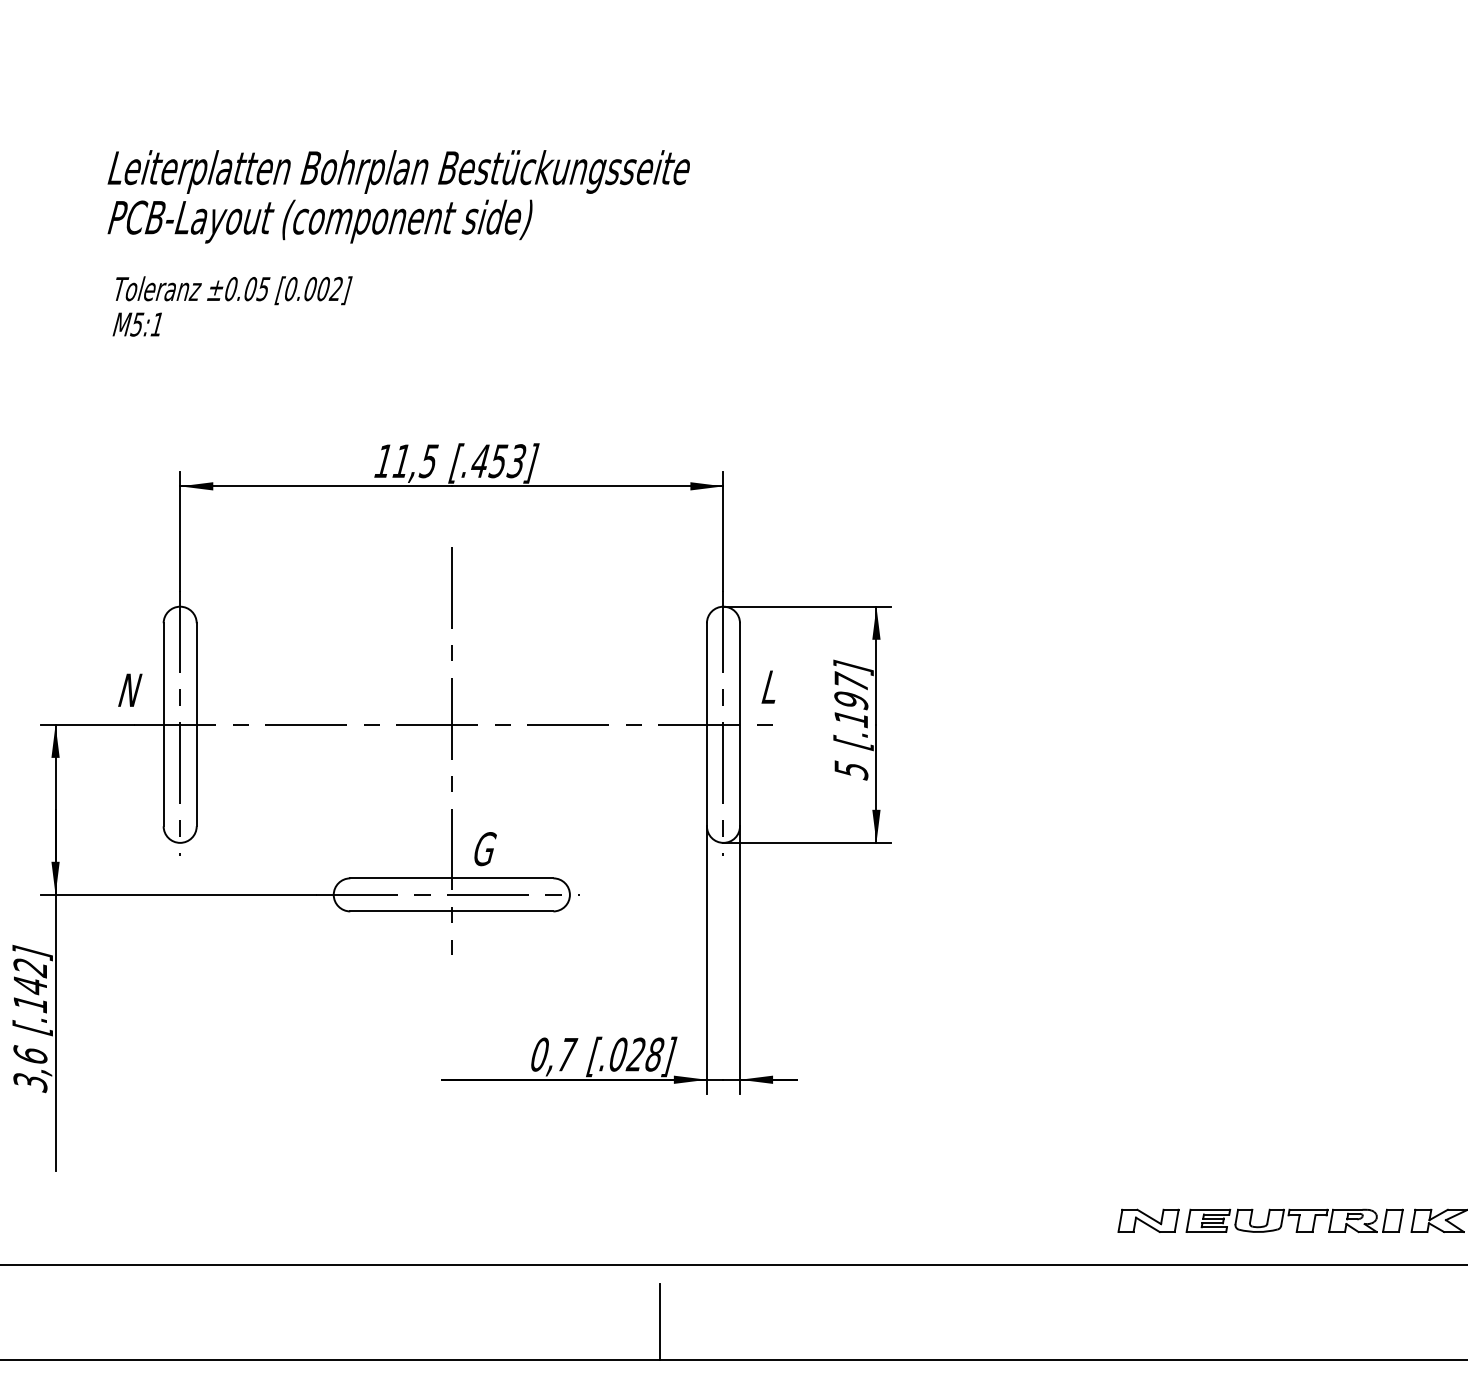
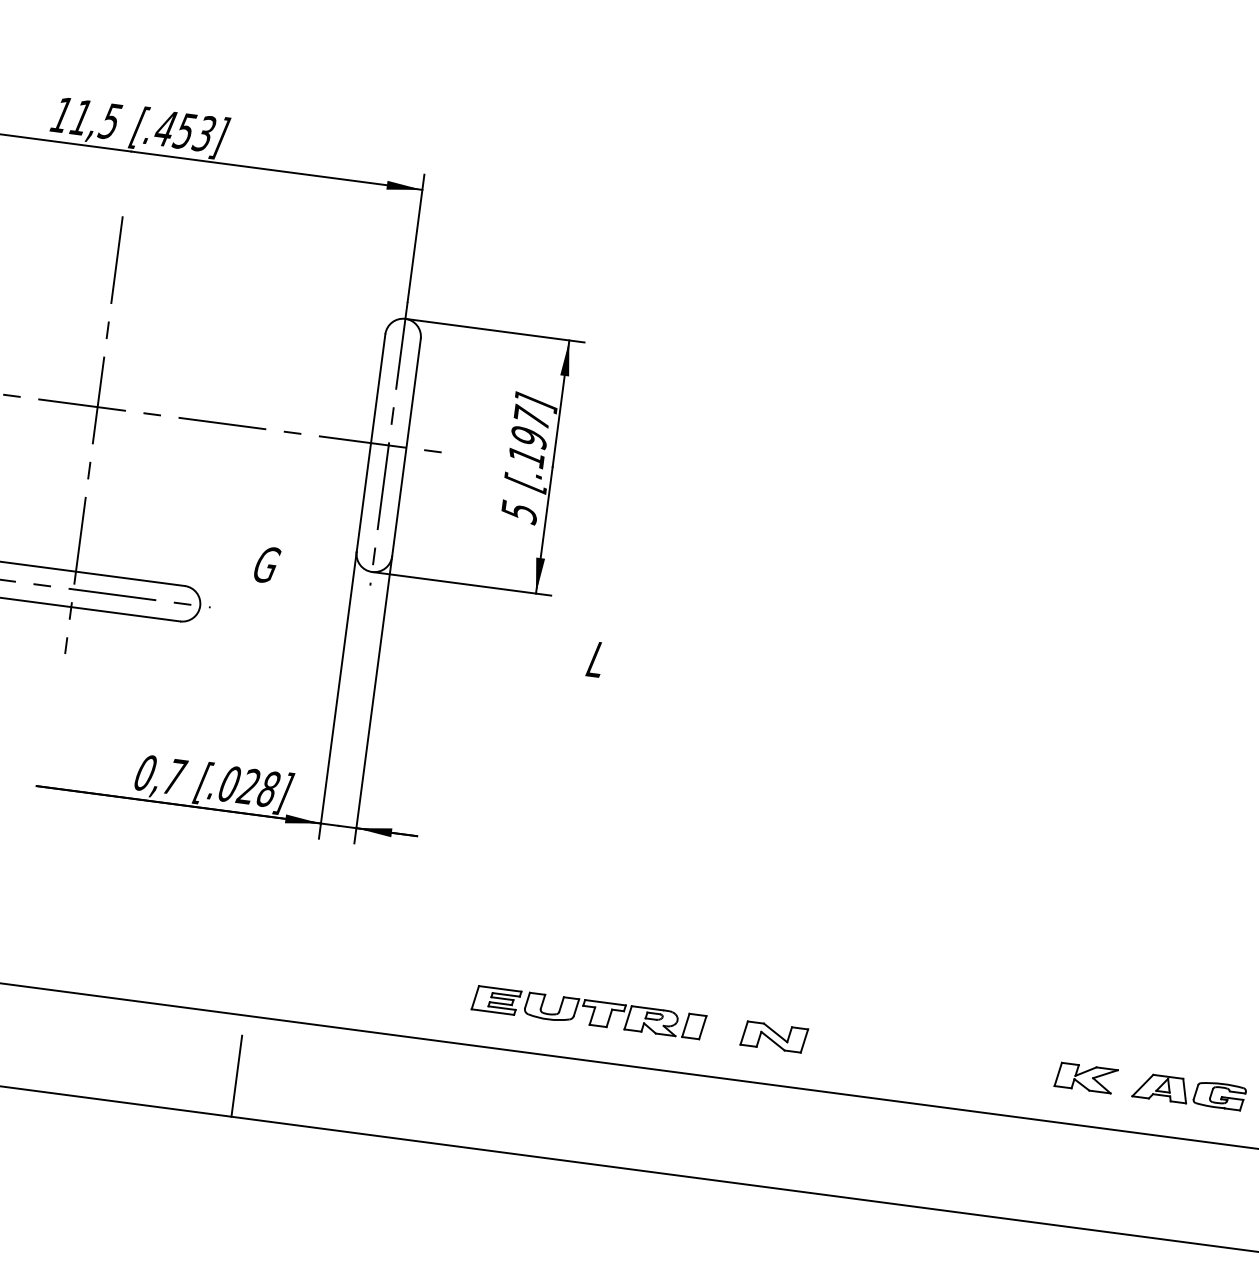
text: (768, 686) -> (595, 658), moved
text: (485, 849) -> (267, 565), moved
part: (1294, 1220) -> (588, 1012), moved

